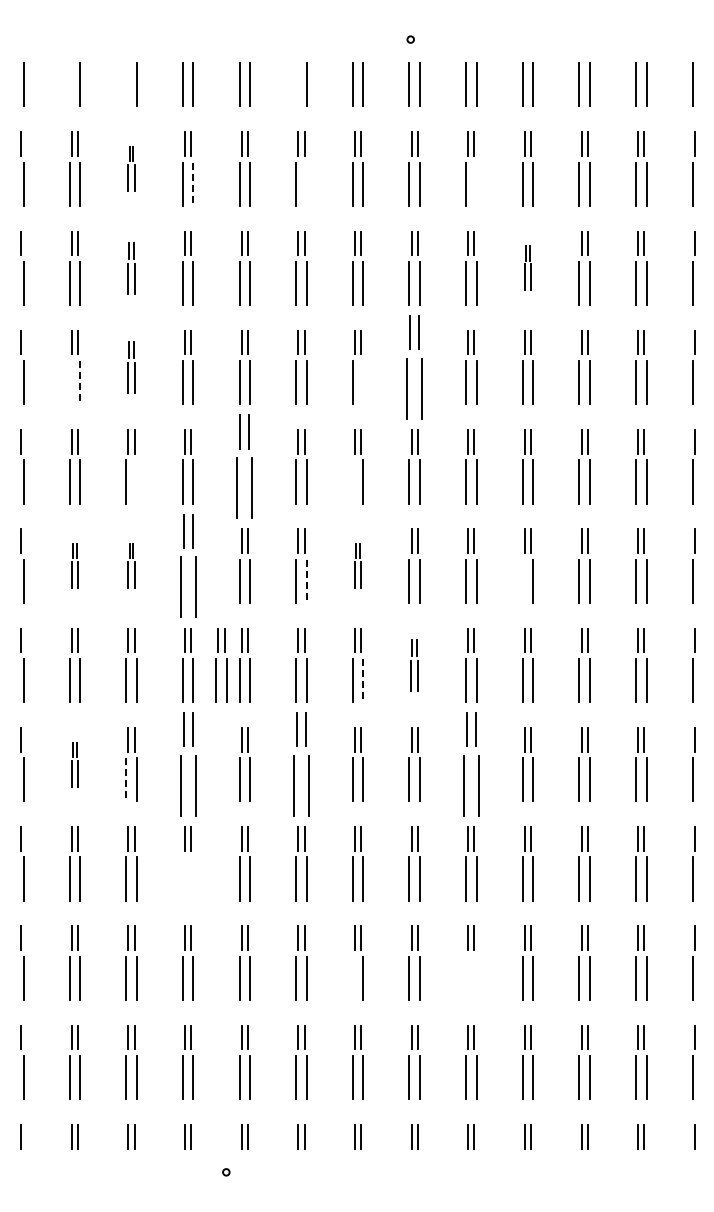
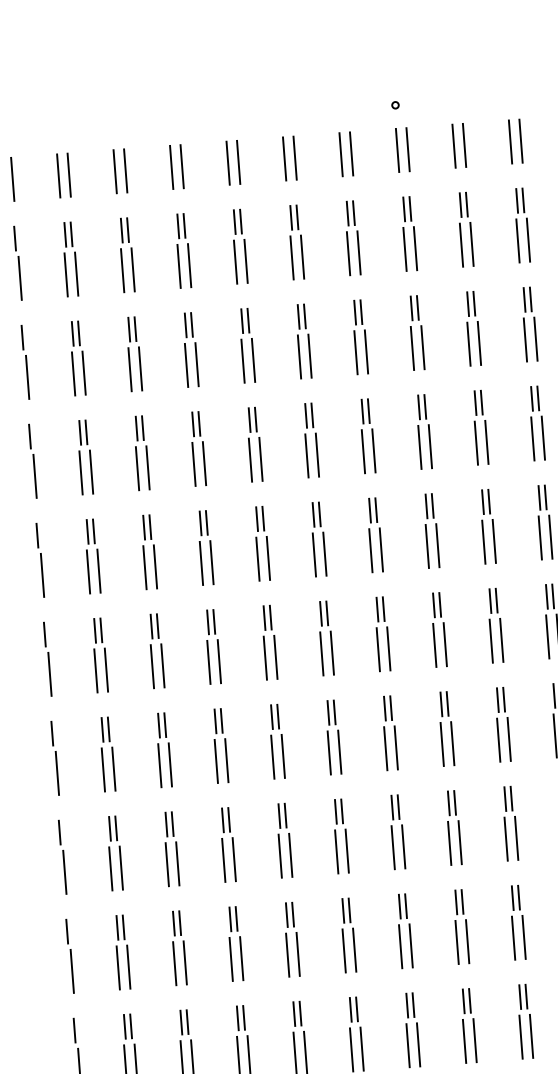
line: (69, 84) -> (58, 175), added
line: (126, 84) -> (115, 171), added
line: (295, 84) -> (283, 158), added
part: (131, 168) -> (126, 254), size x1.67
line: (306, 183) -> (302, 256), added
line: (476, 183) -> (471, 243), added
line: (193, 184) -> (189, 266), dashed -> solid
part: (131, 268) -> (134, 354), size x1.43
part: (527, 268) -> (529, 324), size x1.67
part: (131, 367) -> (141, 453), size x1.43
part: (414, 367) -> (423, 431), size x0.71
line: (69, 382) -> (80, 472), added
line: (80, 382) -> (91, 471), dashed -> solid
line: (363, 382) -> (374, 450), added
part: (244, 466) -> (261, 543), size x0.71
line: (136, 481) -> (155, 566), added
line: (352, 481) -> (370, 550), added
part: (74, 565) -> (99, 654), size x1.67
part: (131, 565) -> (156, 650), size x1.67
part: (187, 565) -> (212, 646), size x0.71
part: (357, 565) -> (381, 633), size x1.67
line: (522, 580) -> (547, 636), added
line: (306, 581) -> (332, 653), dashed -> solid
part: (221, 665) -> (253, 743), removed
part: (414, 665) -> (446, 729), size x1.43
line: (363, 680) -> (396, 747), dashed -> solid
part: (74, 764) -> (114, 853), size x1.67
part: (187, 764) -> (227, 844), size x0.71
part: (301, 764) -> (340, 836), size x0.71
part: (471, 764) -> (510, 823), size x0.71
line: (126, 779) -> (167, 864), dashed -> solid
line: (182, 878) -> (230, 958), added
line: (193, 878) -> (241, 958), added
line: (352, 977) -> (407, 1044), added
line: (466, 977) -> (521, 1036), added
line: (476, 977) -> (531, 1035), added

